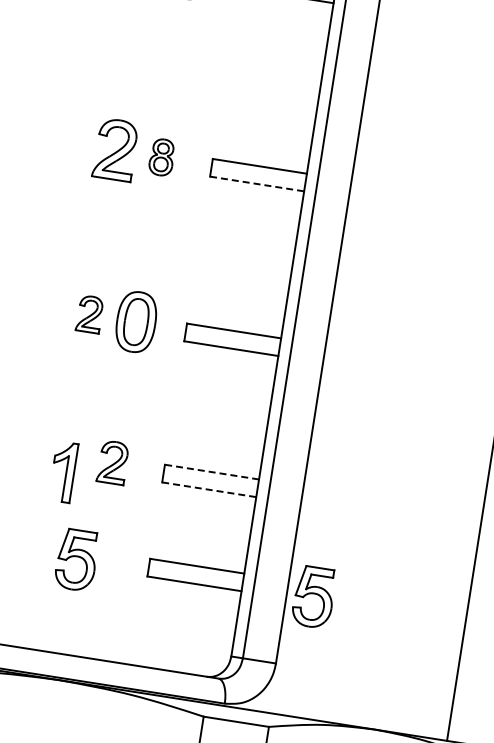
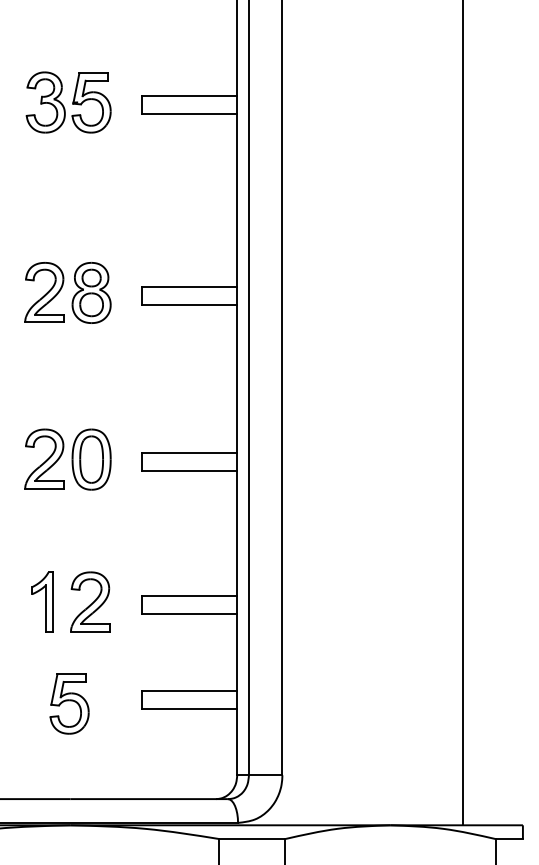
part: (162, 156) -> (91, 292), size x1.67
line: (257, 183) -> (189, 304), dashed -> solid
part: (89, 313) -> (44, 458), size x1.67
part: (113, 462) -> (90, 601), size x1.43
part: (63, 471) -> (42, 601), moved
line: (211, 472) -> (189, 596), dashed -> solid
line: (209, 490) -> (189, 614), dashed -> solid
part: (313, 596) -> (309, 703), removed

